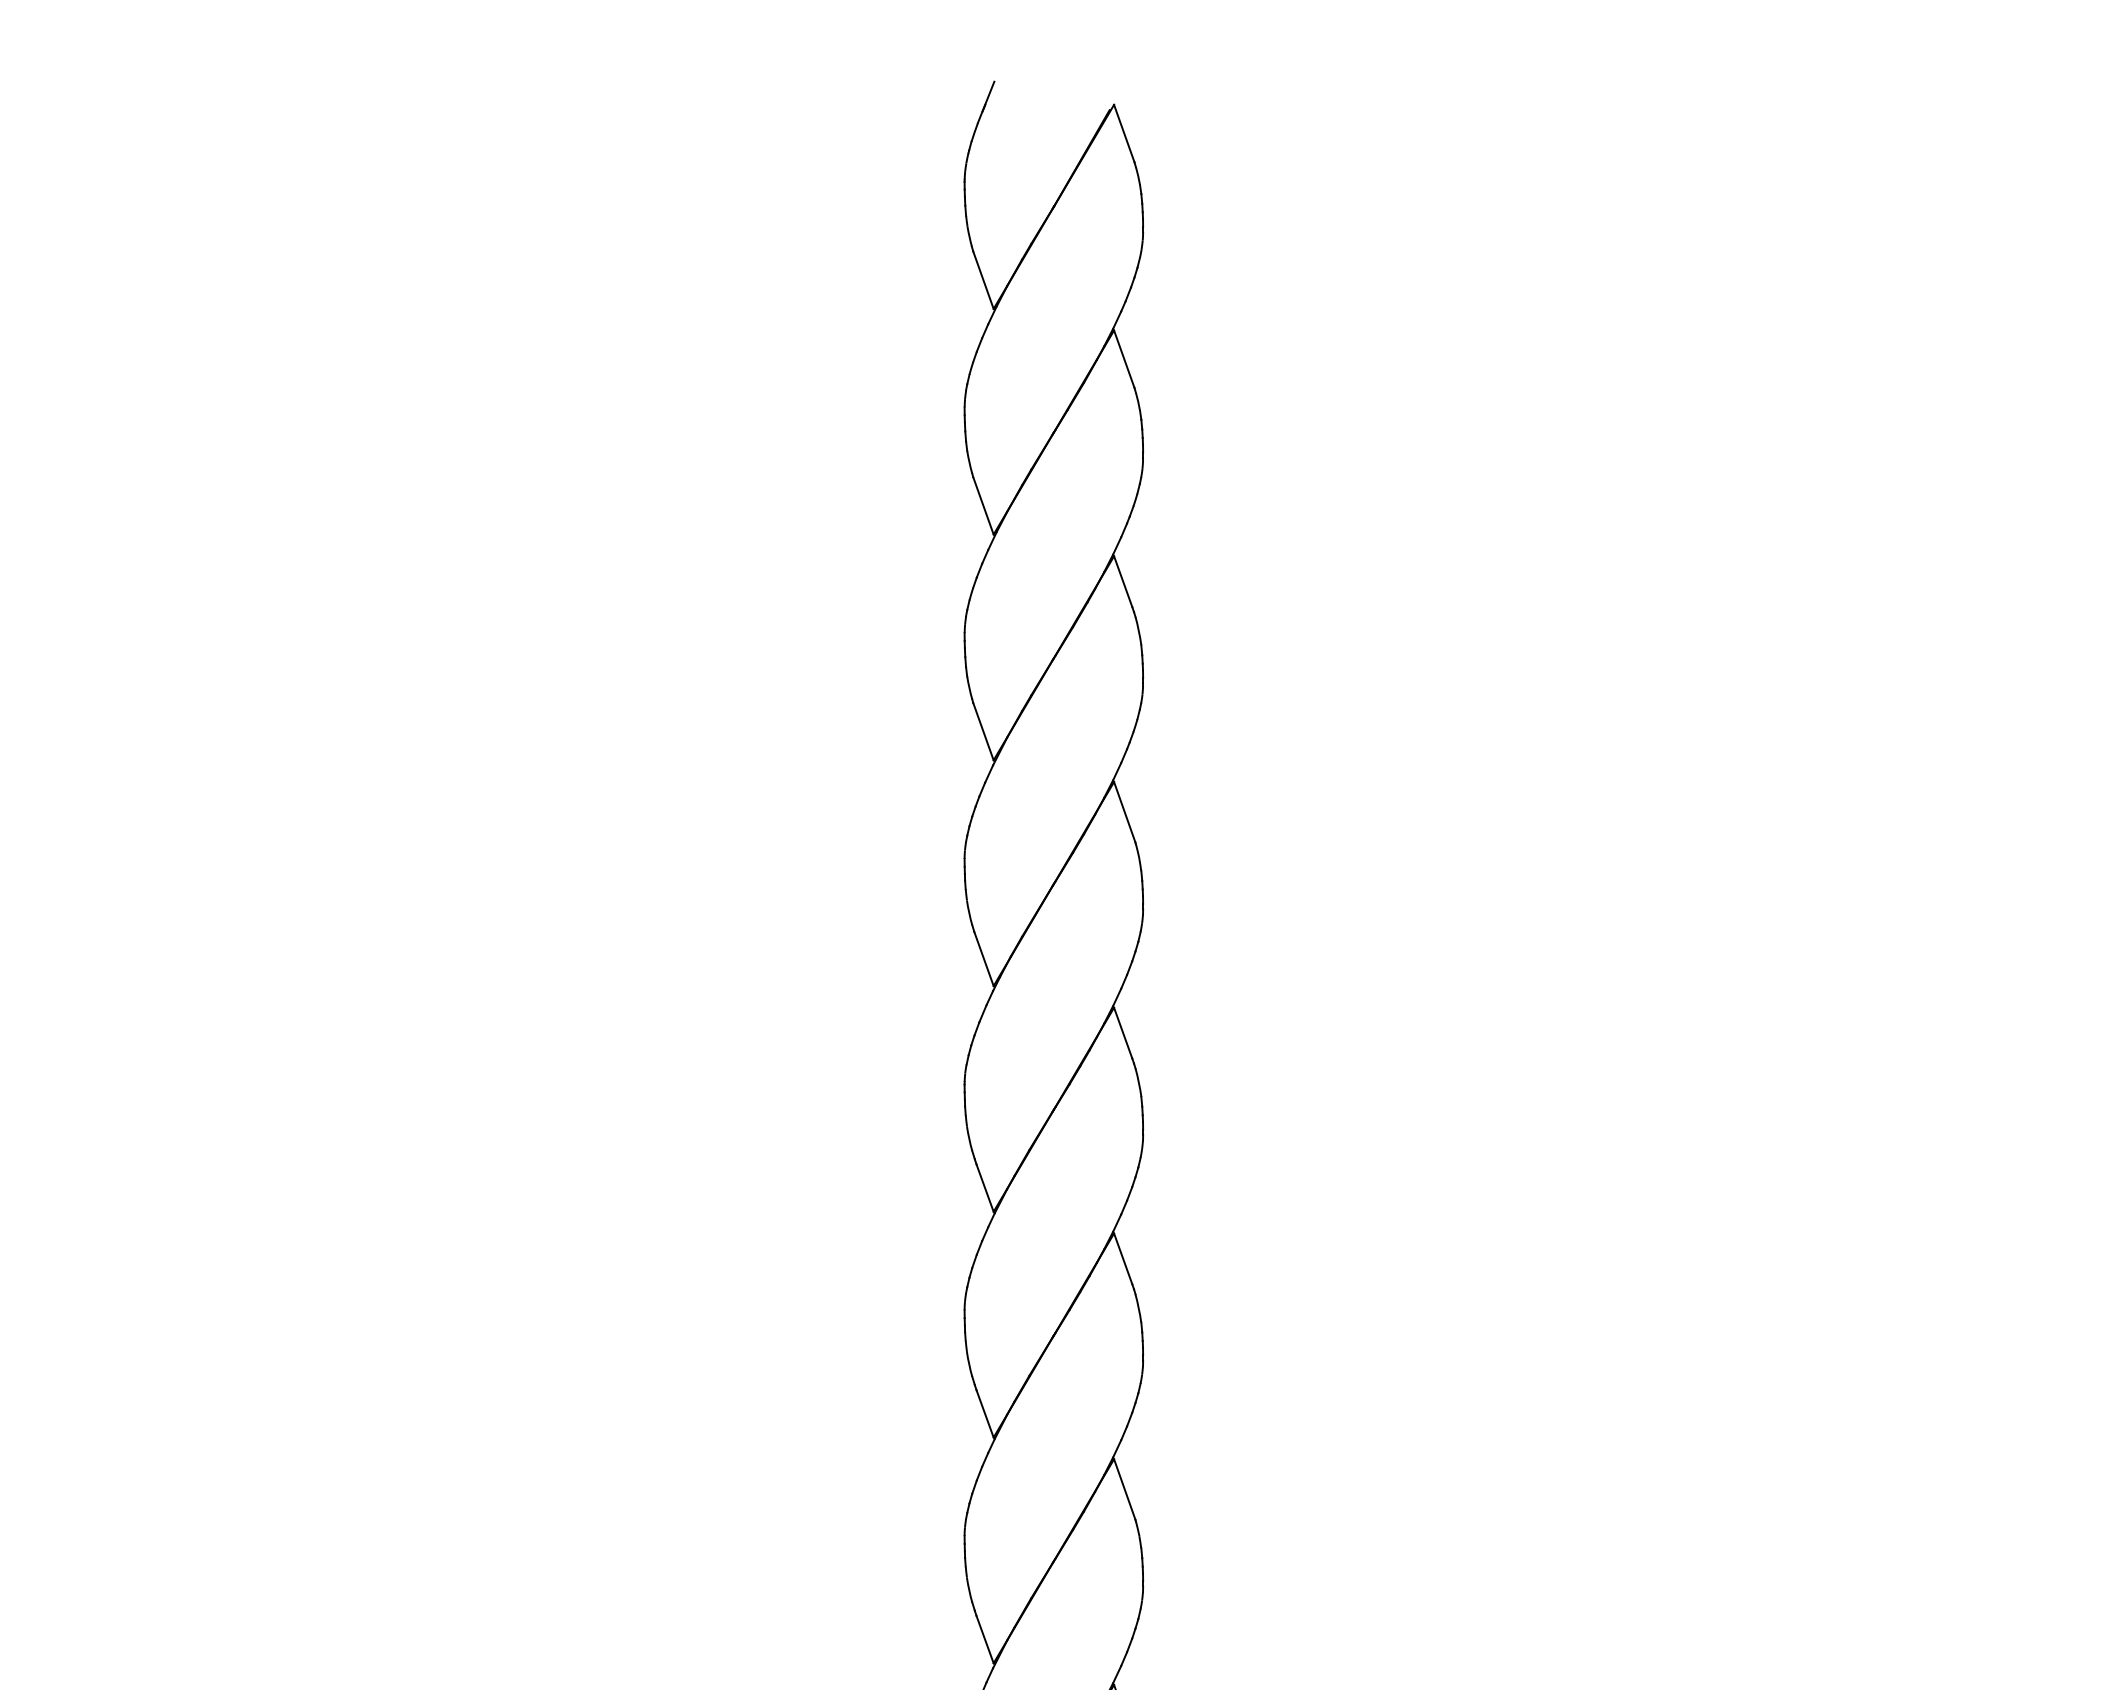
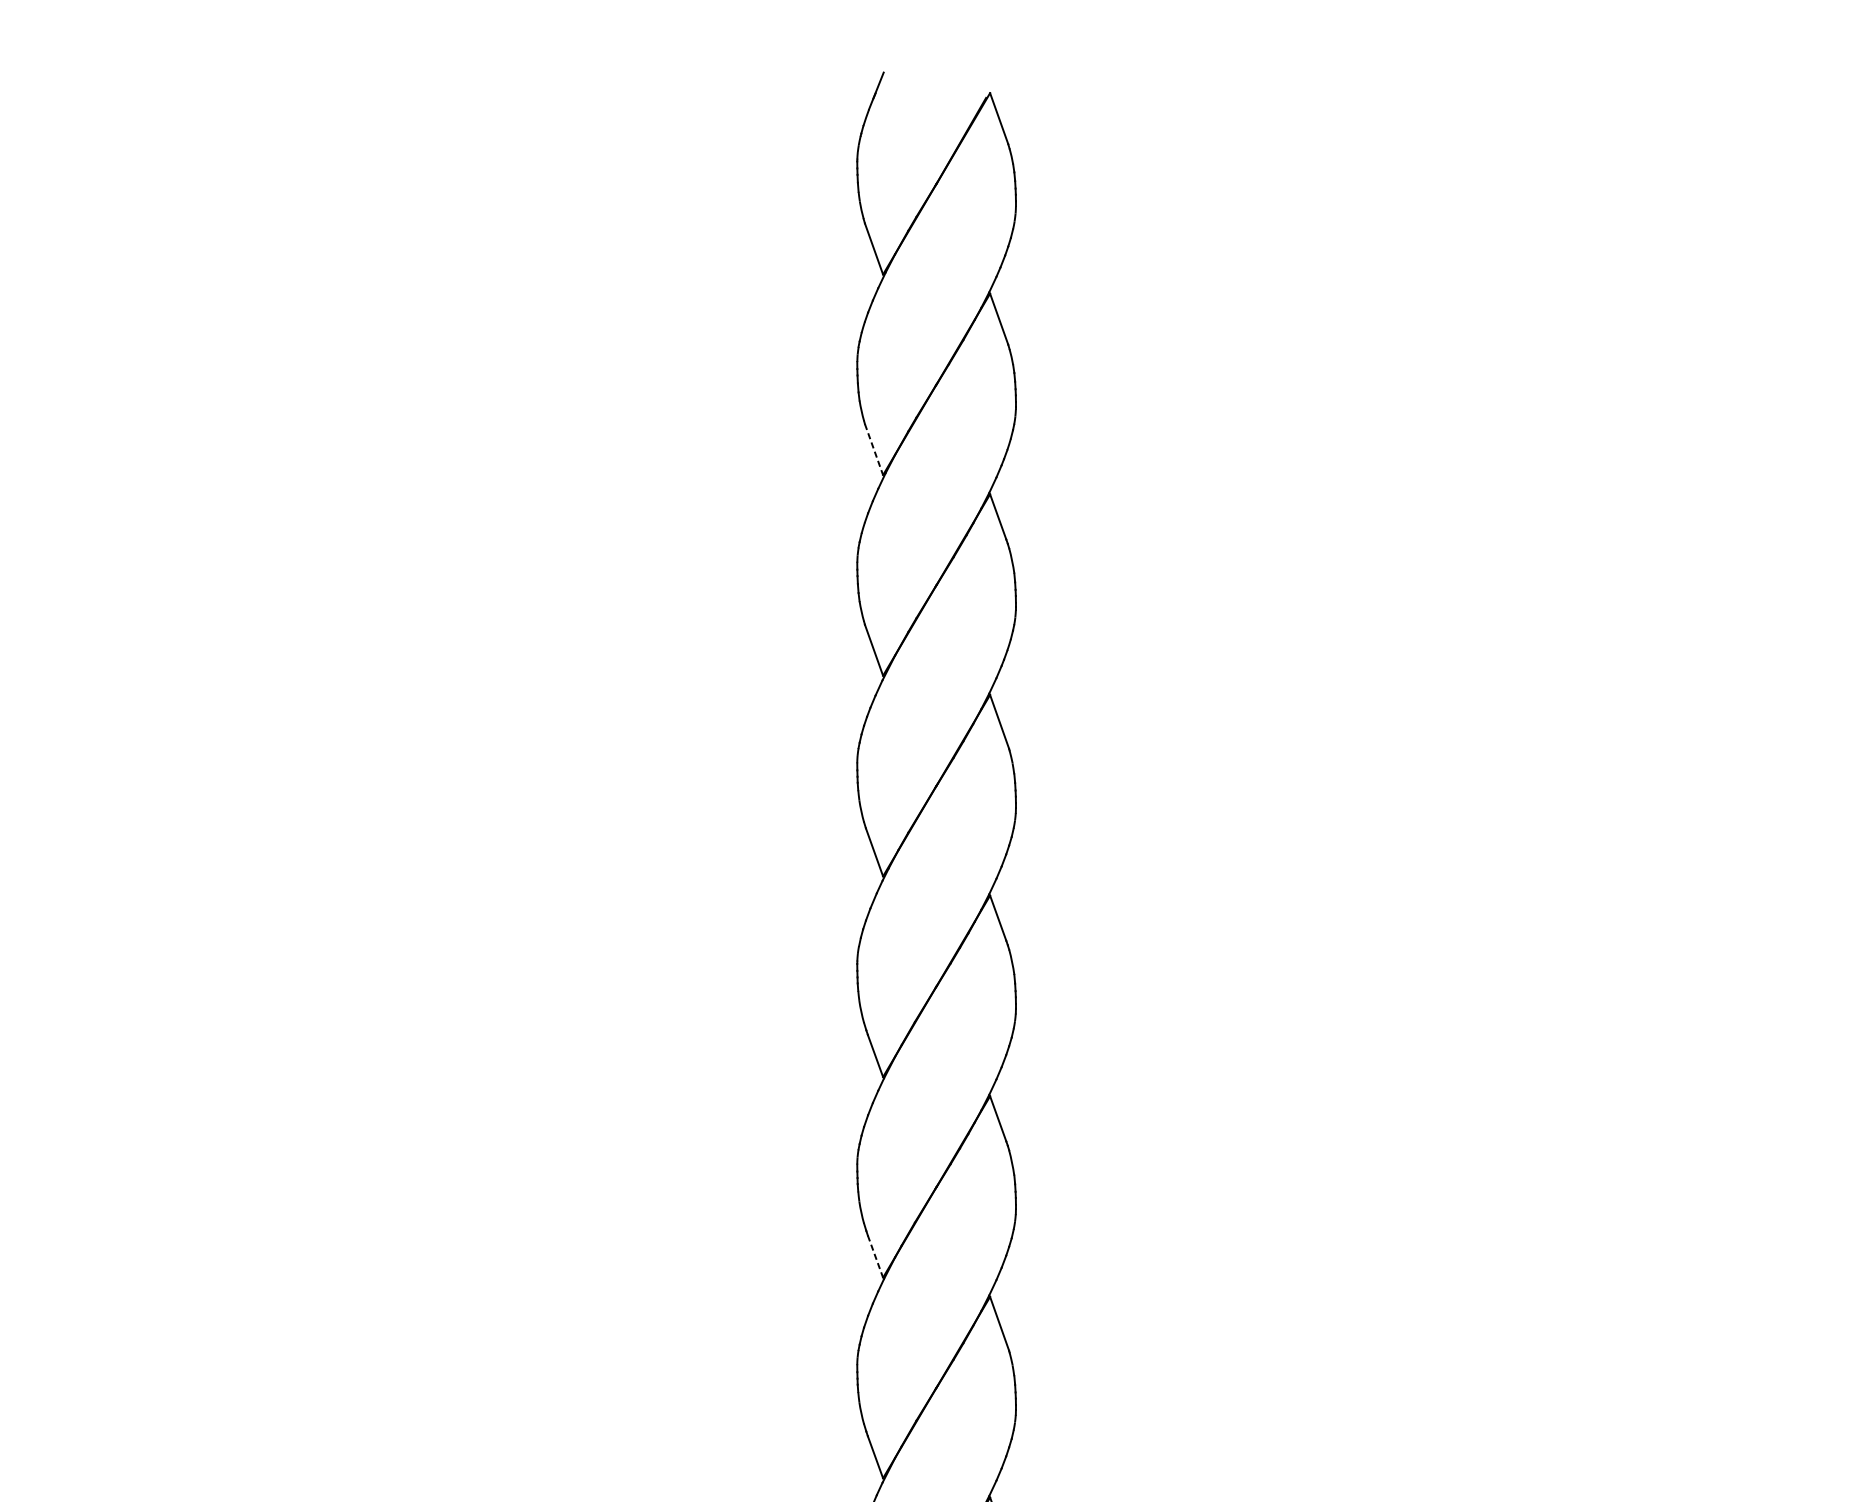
line: (983, 506) -> (874, 450), solid -> dashed
line: (985, 1414) -> (875, 1257), solid -> dashed

